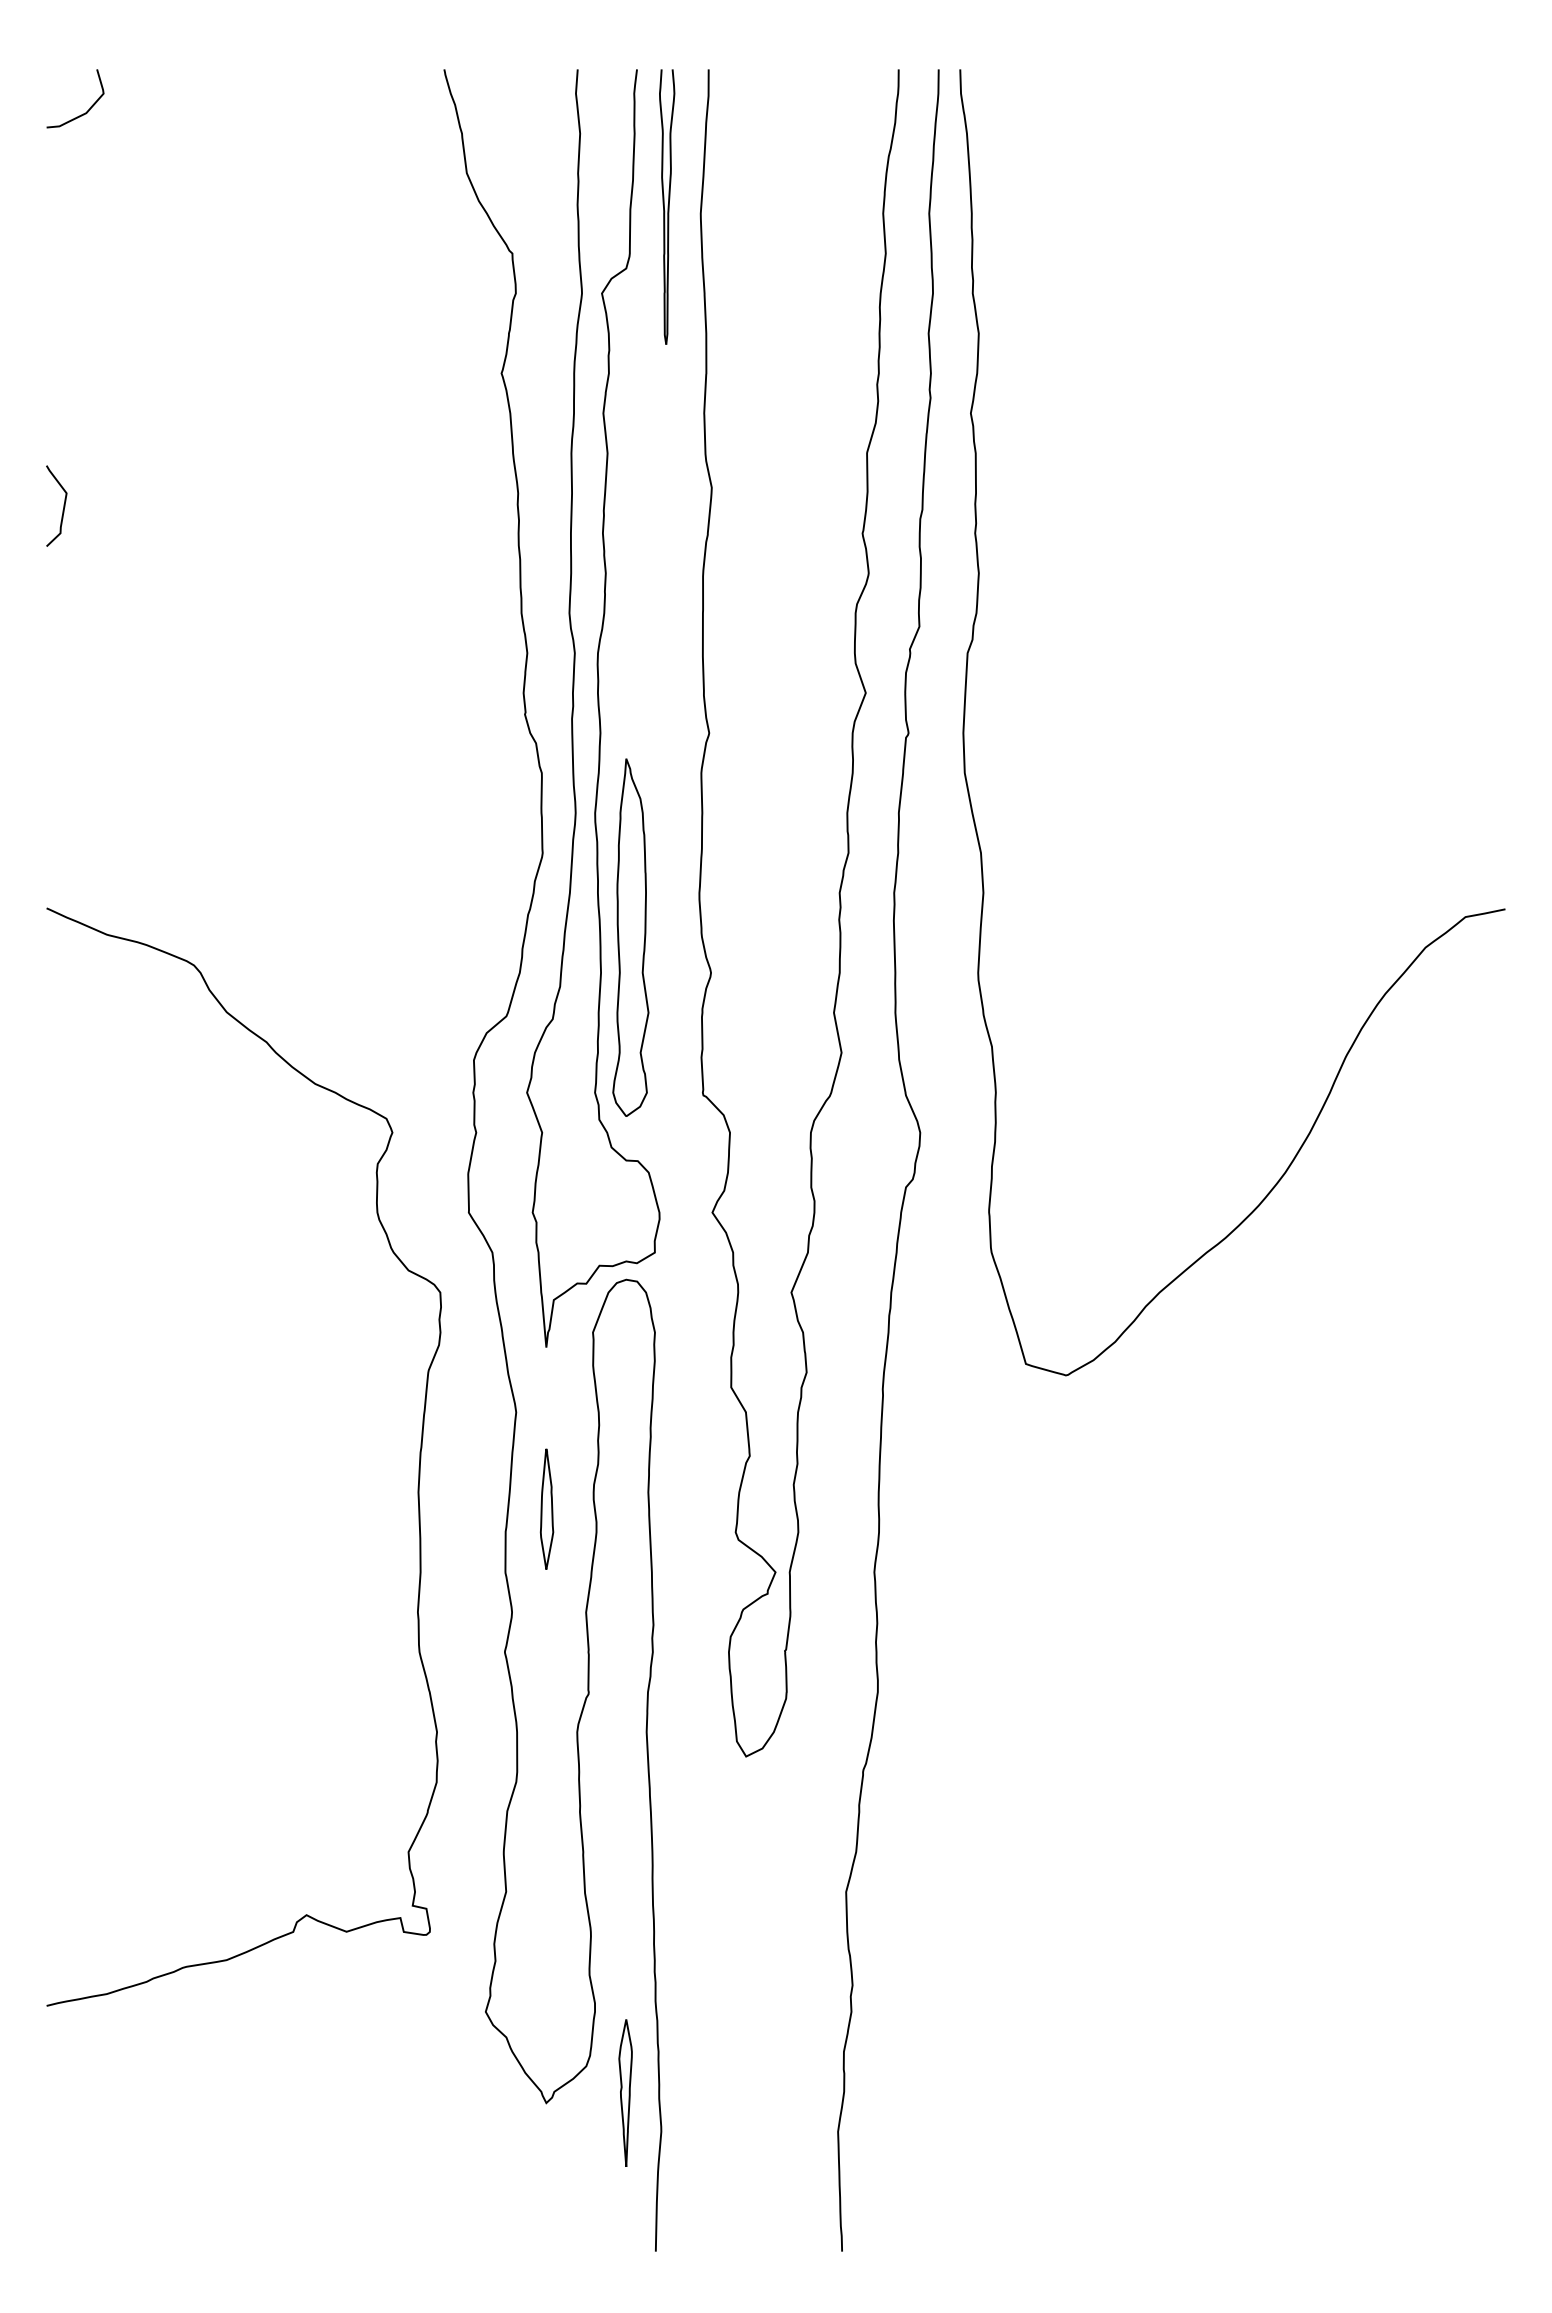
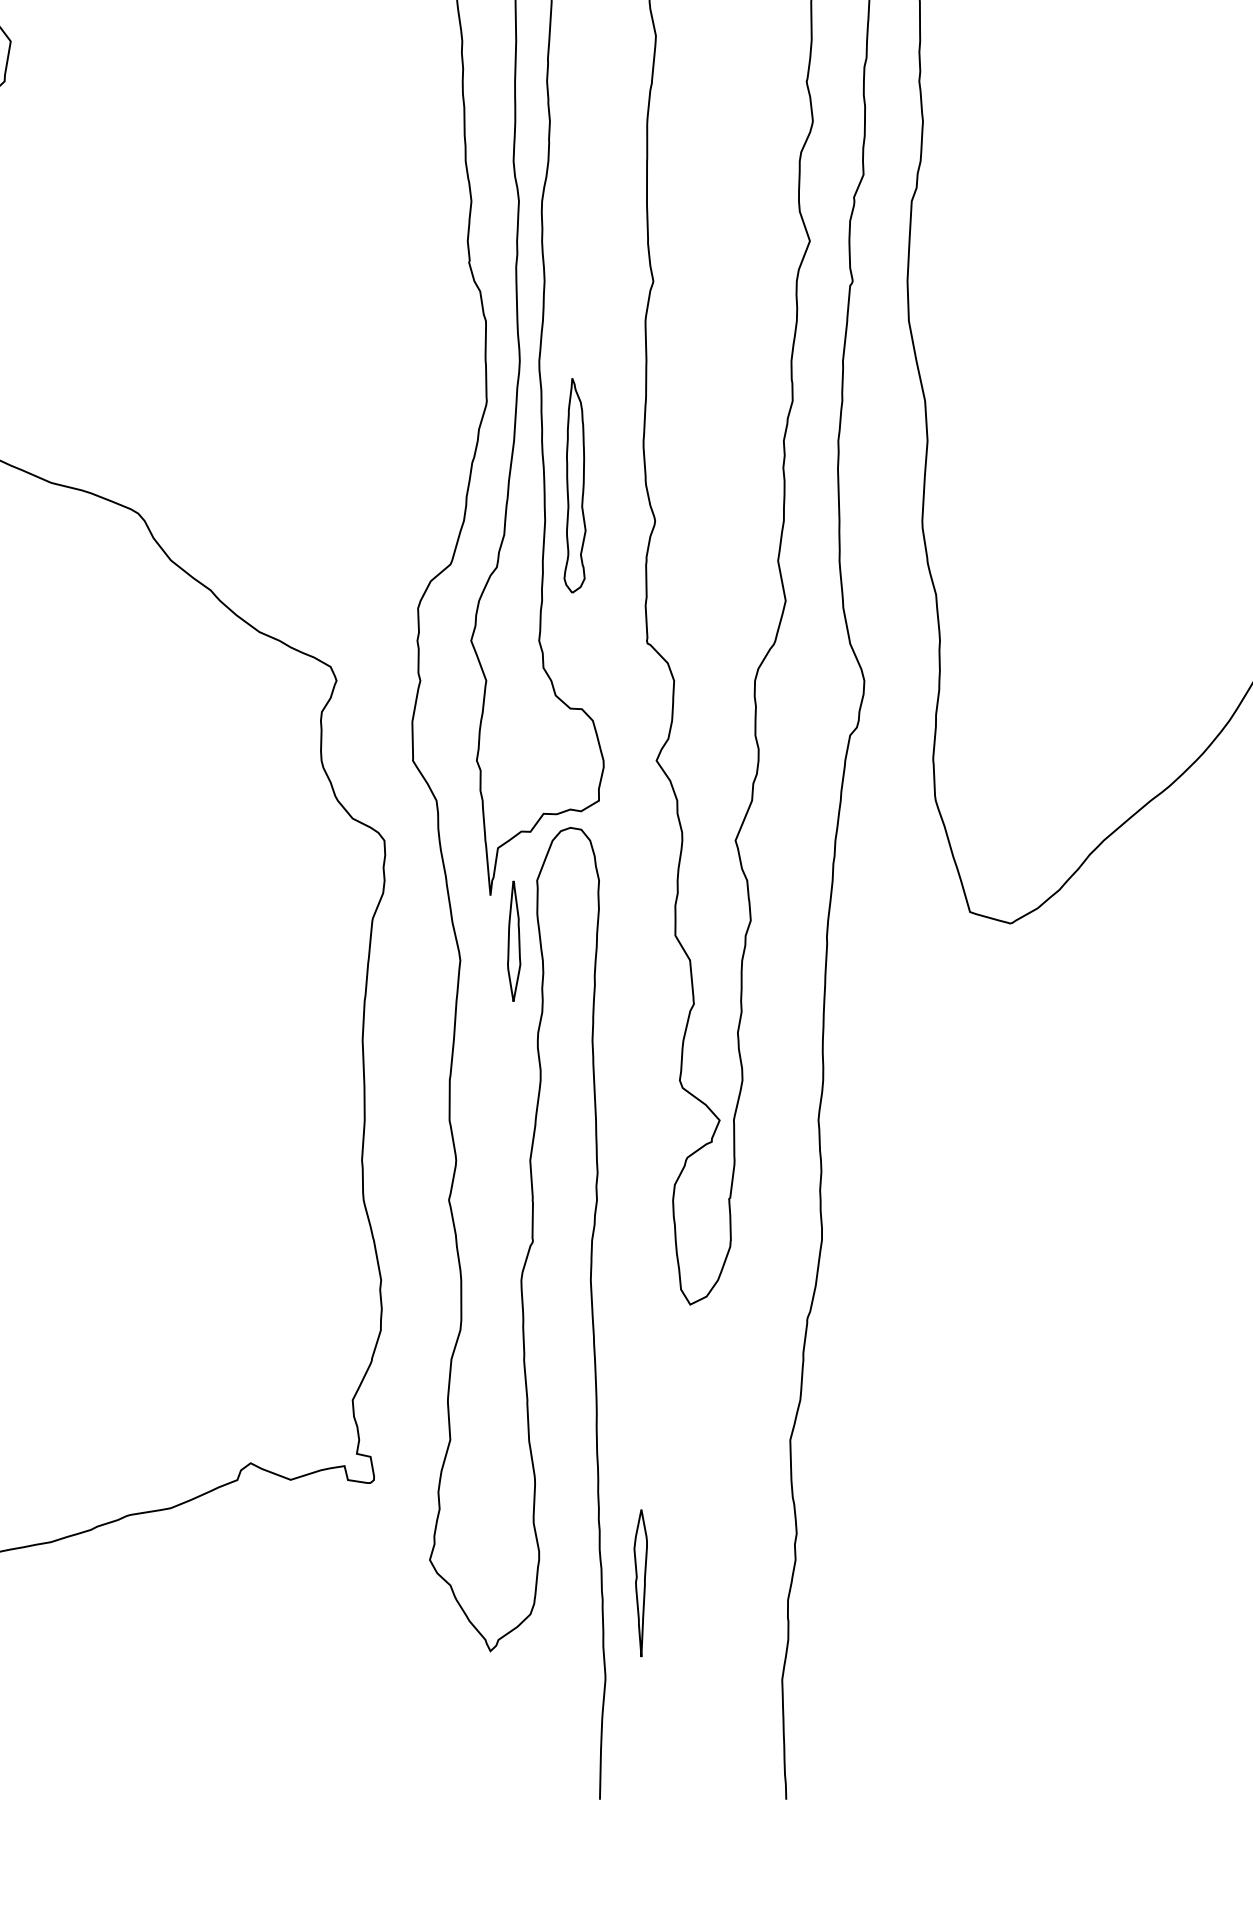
part: (630, 937) -> (574, 485), size x0.6
part: (546, 1508) -> (513, 940), moved
part: (625, 2092) -> (640, 1582), moved

